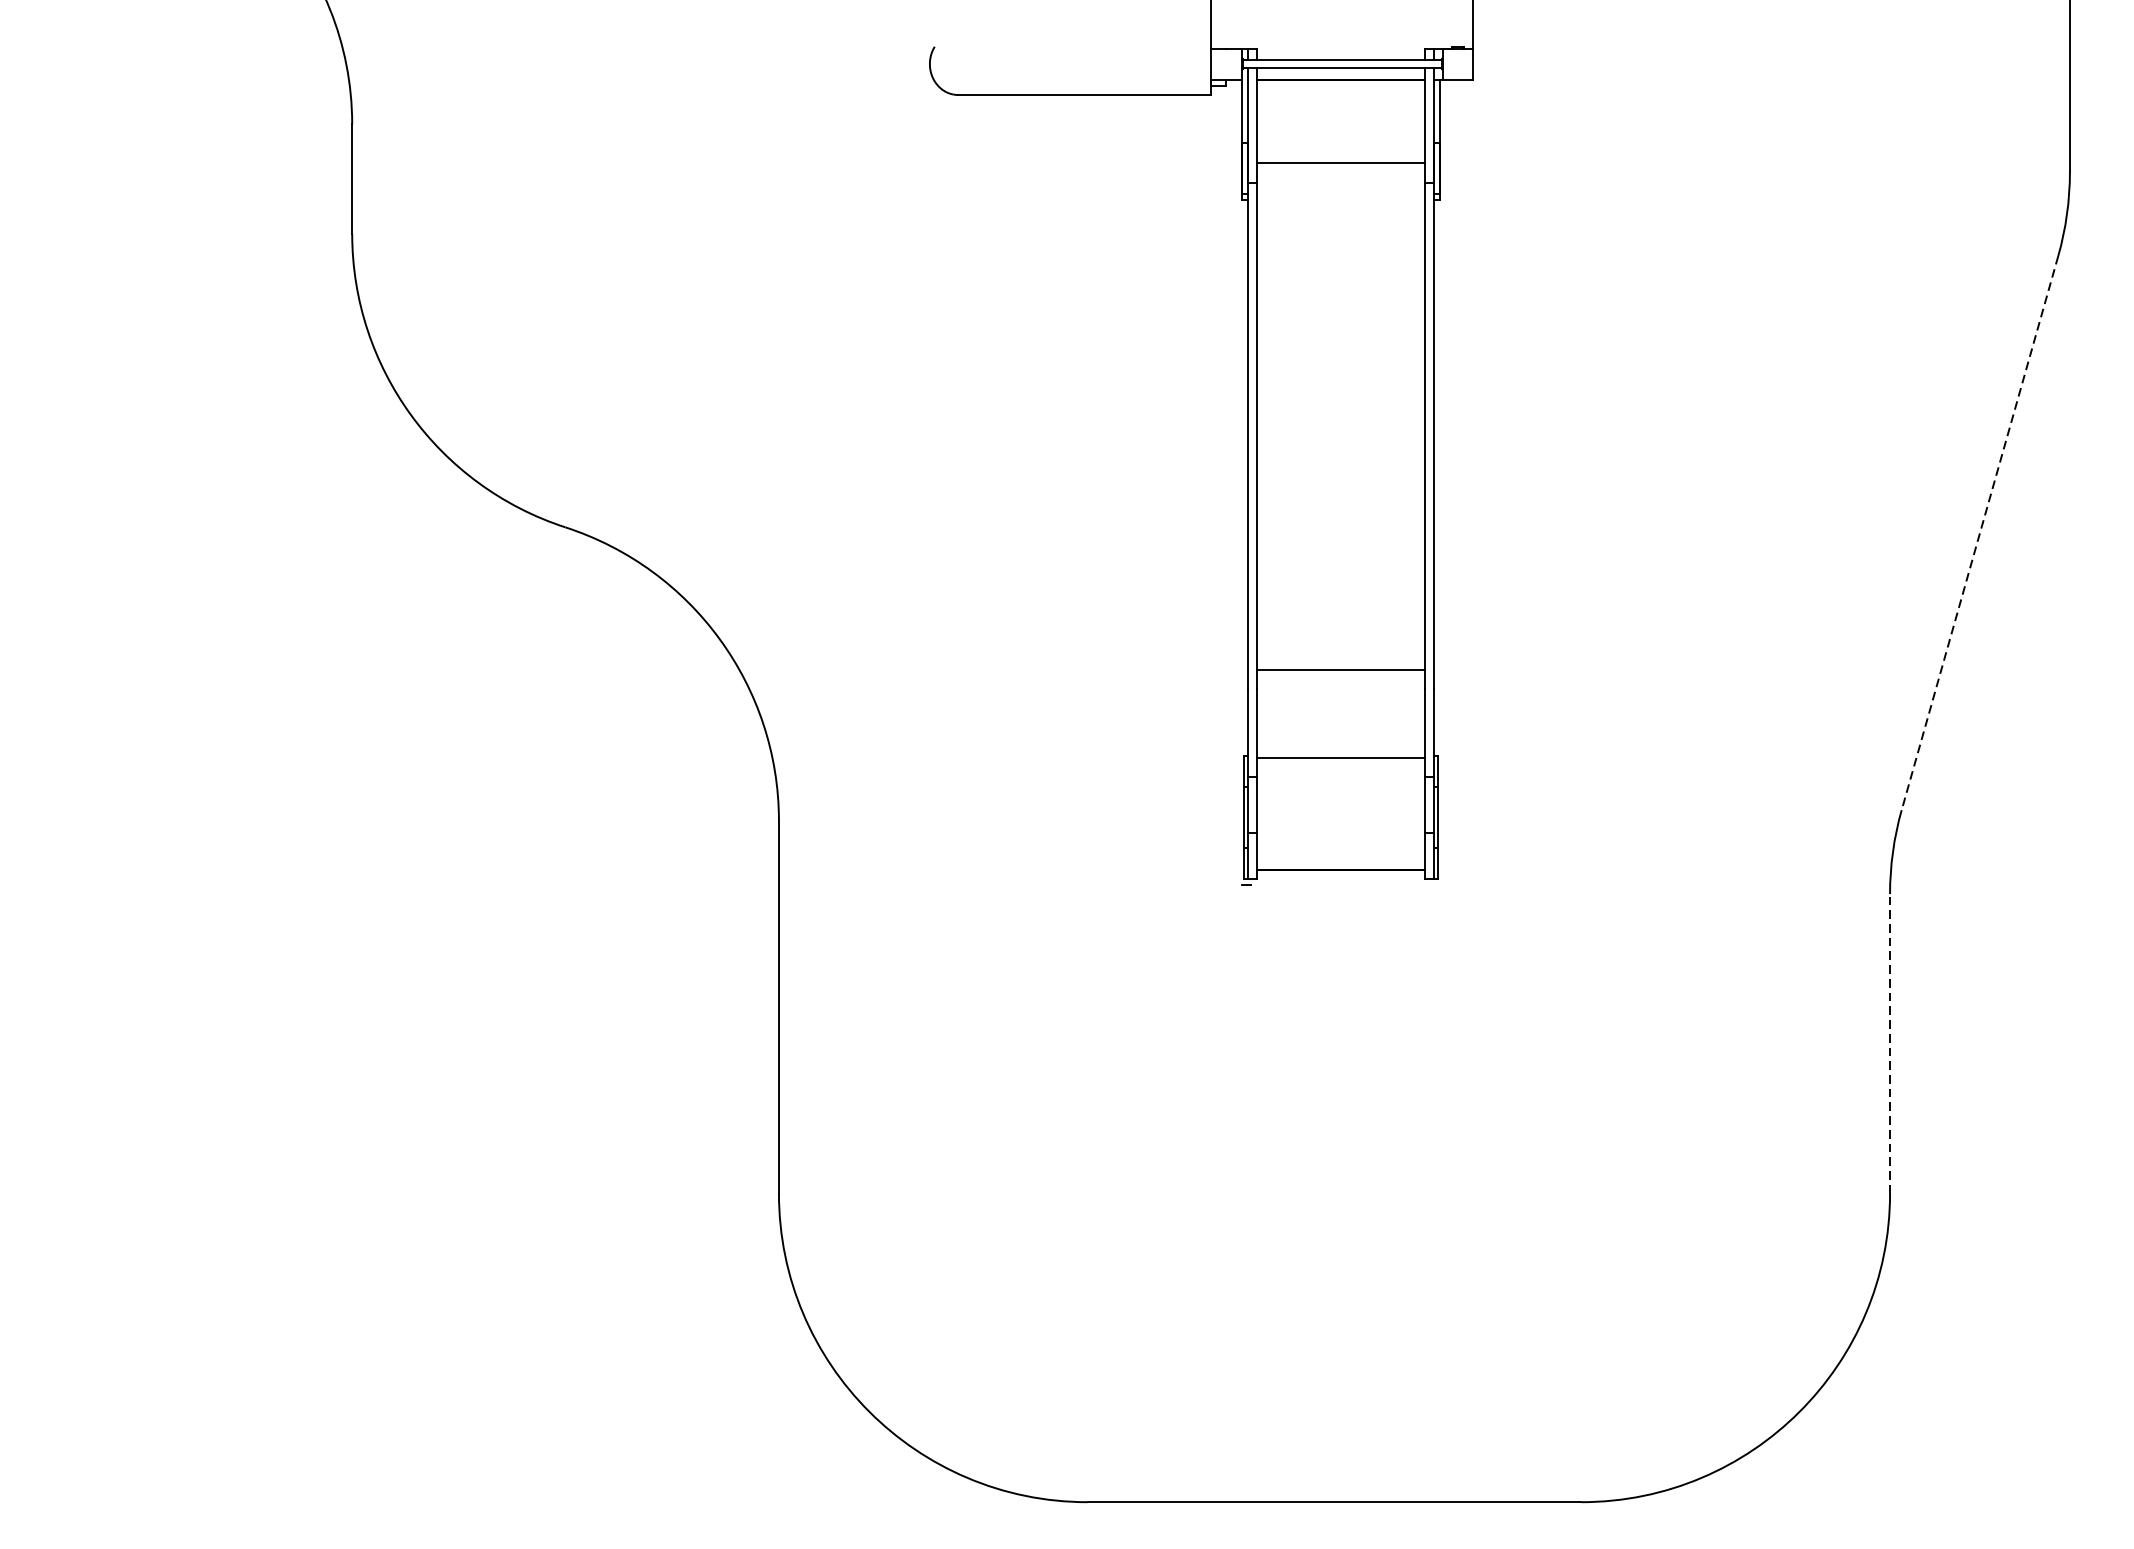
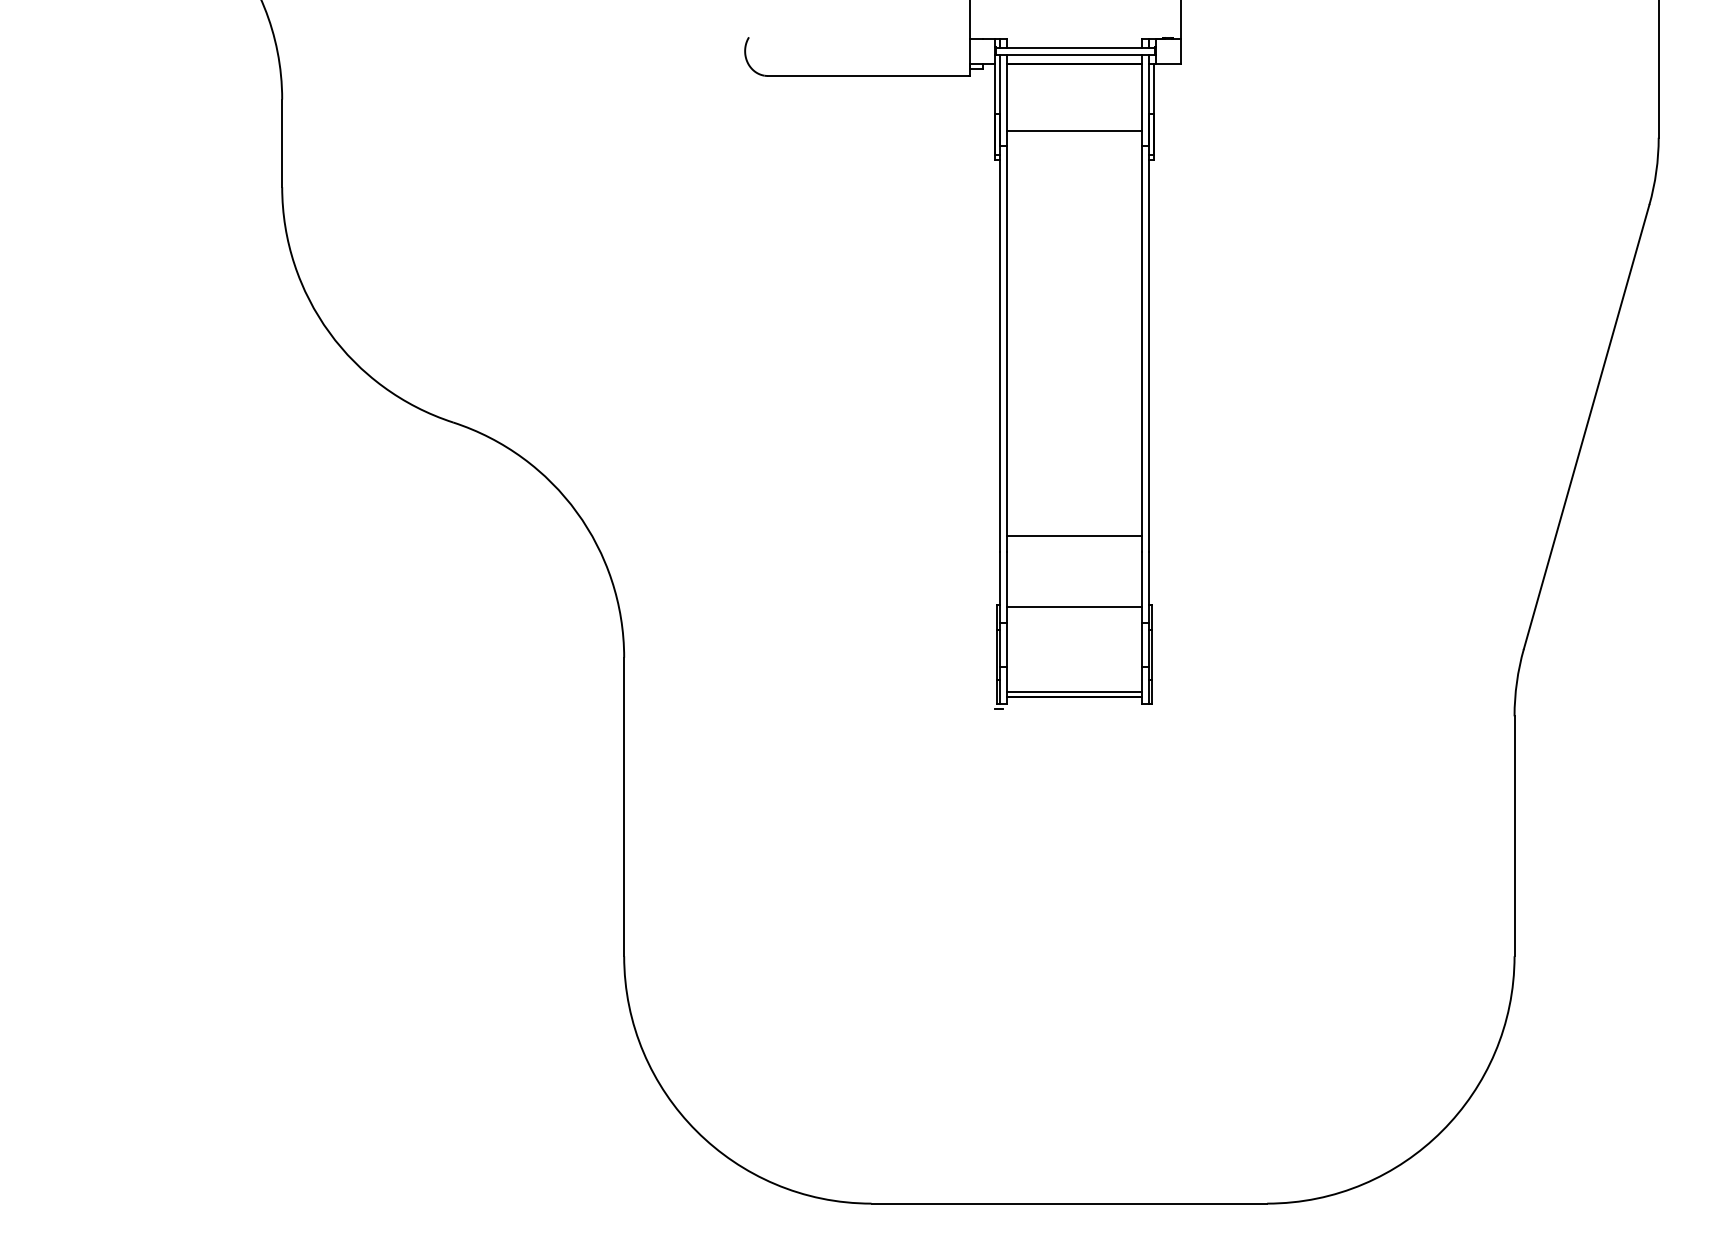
line: (1979, 533) -> (1586, 427), dashed -> solid
line: (1340, 863) -> (1074, 691), added
line: (1889, 1044) -> (1514, 836), dashed -> solid

